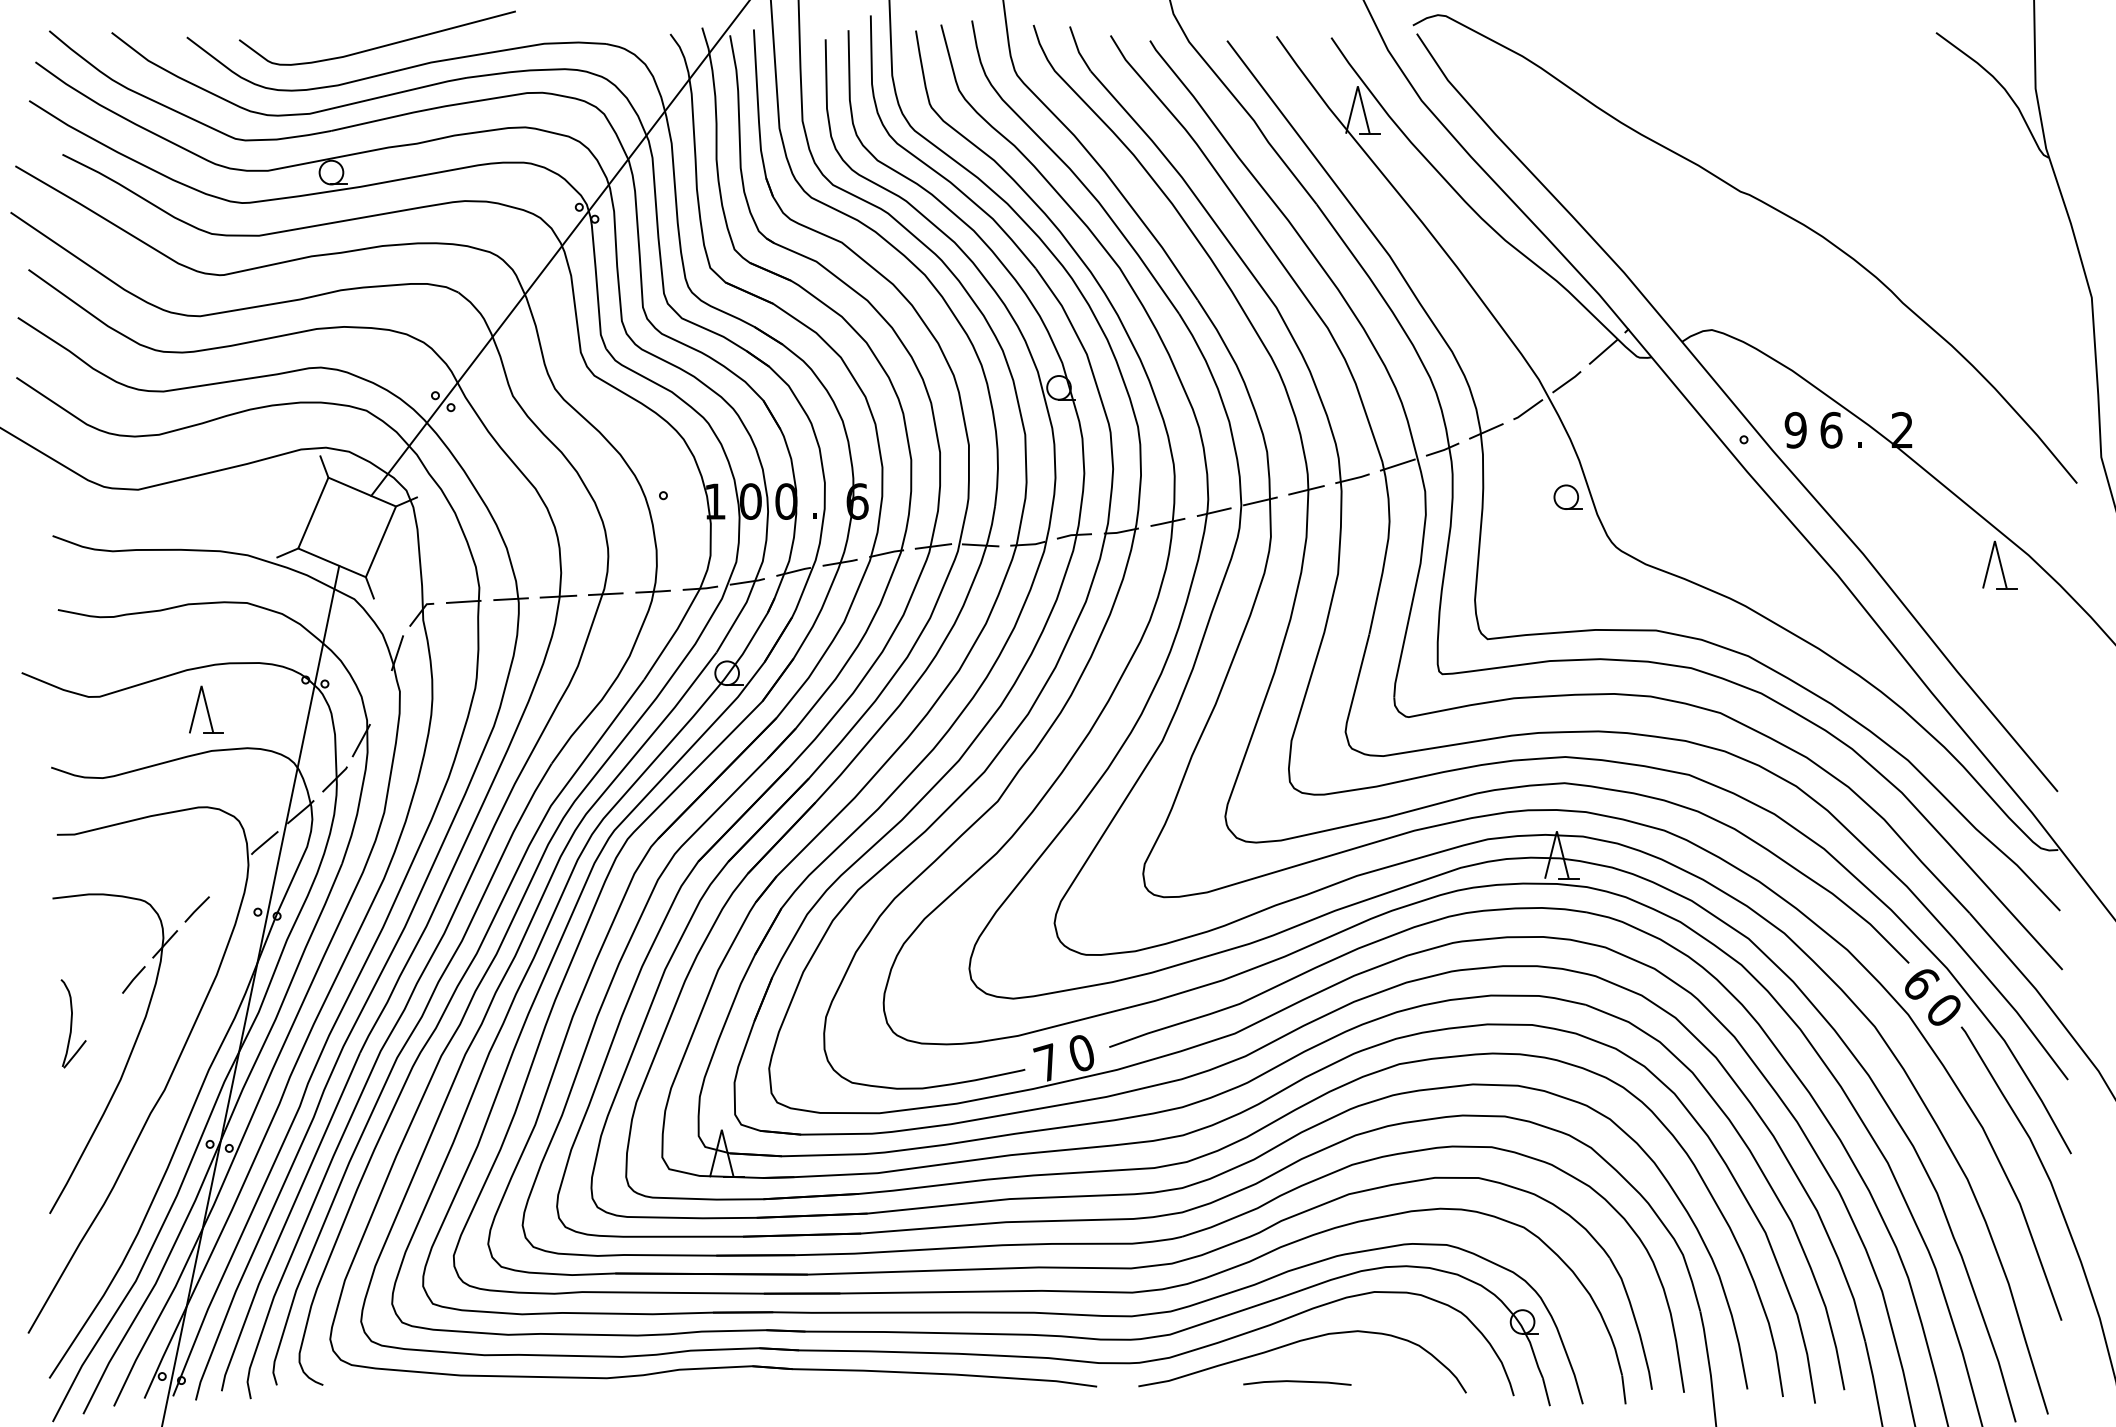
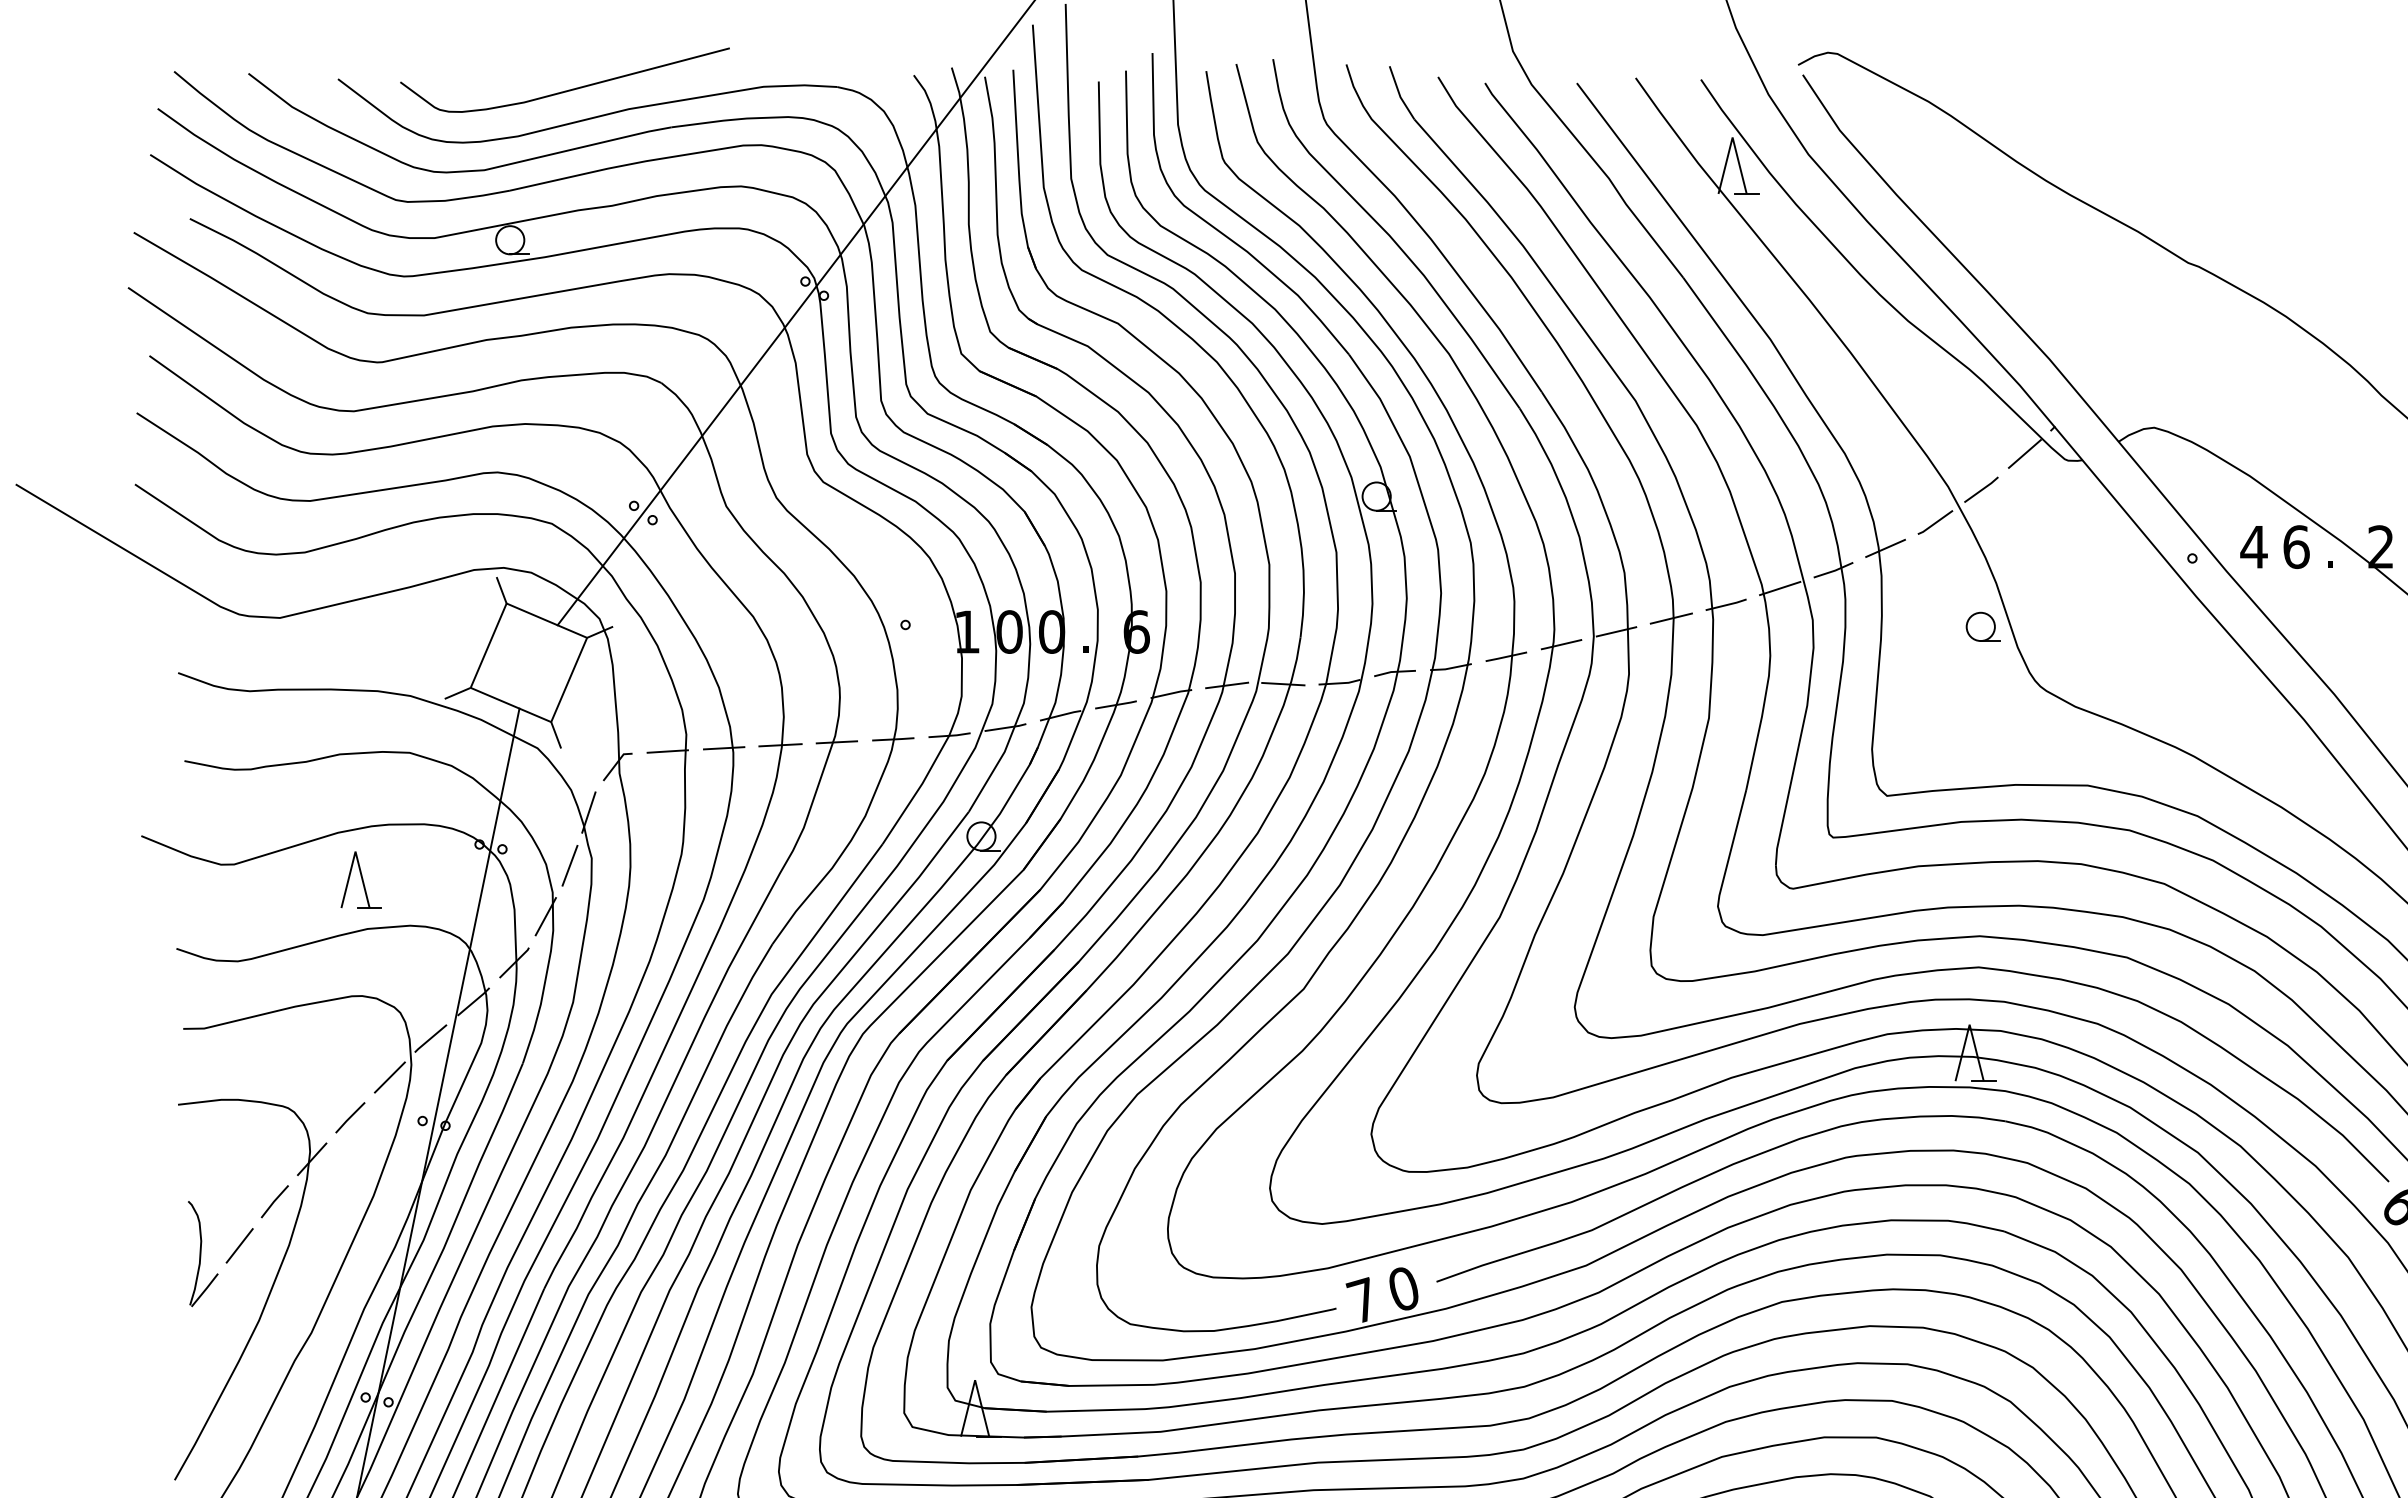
text: (1795, 429) -> (2253, 546), 9 -> 4
line: (381, 697) -> (569, 865), added
line: (230, 875) -> (389, 1077), added
line: (104, 1016) -> (239, 1245), added

